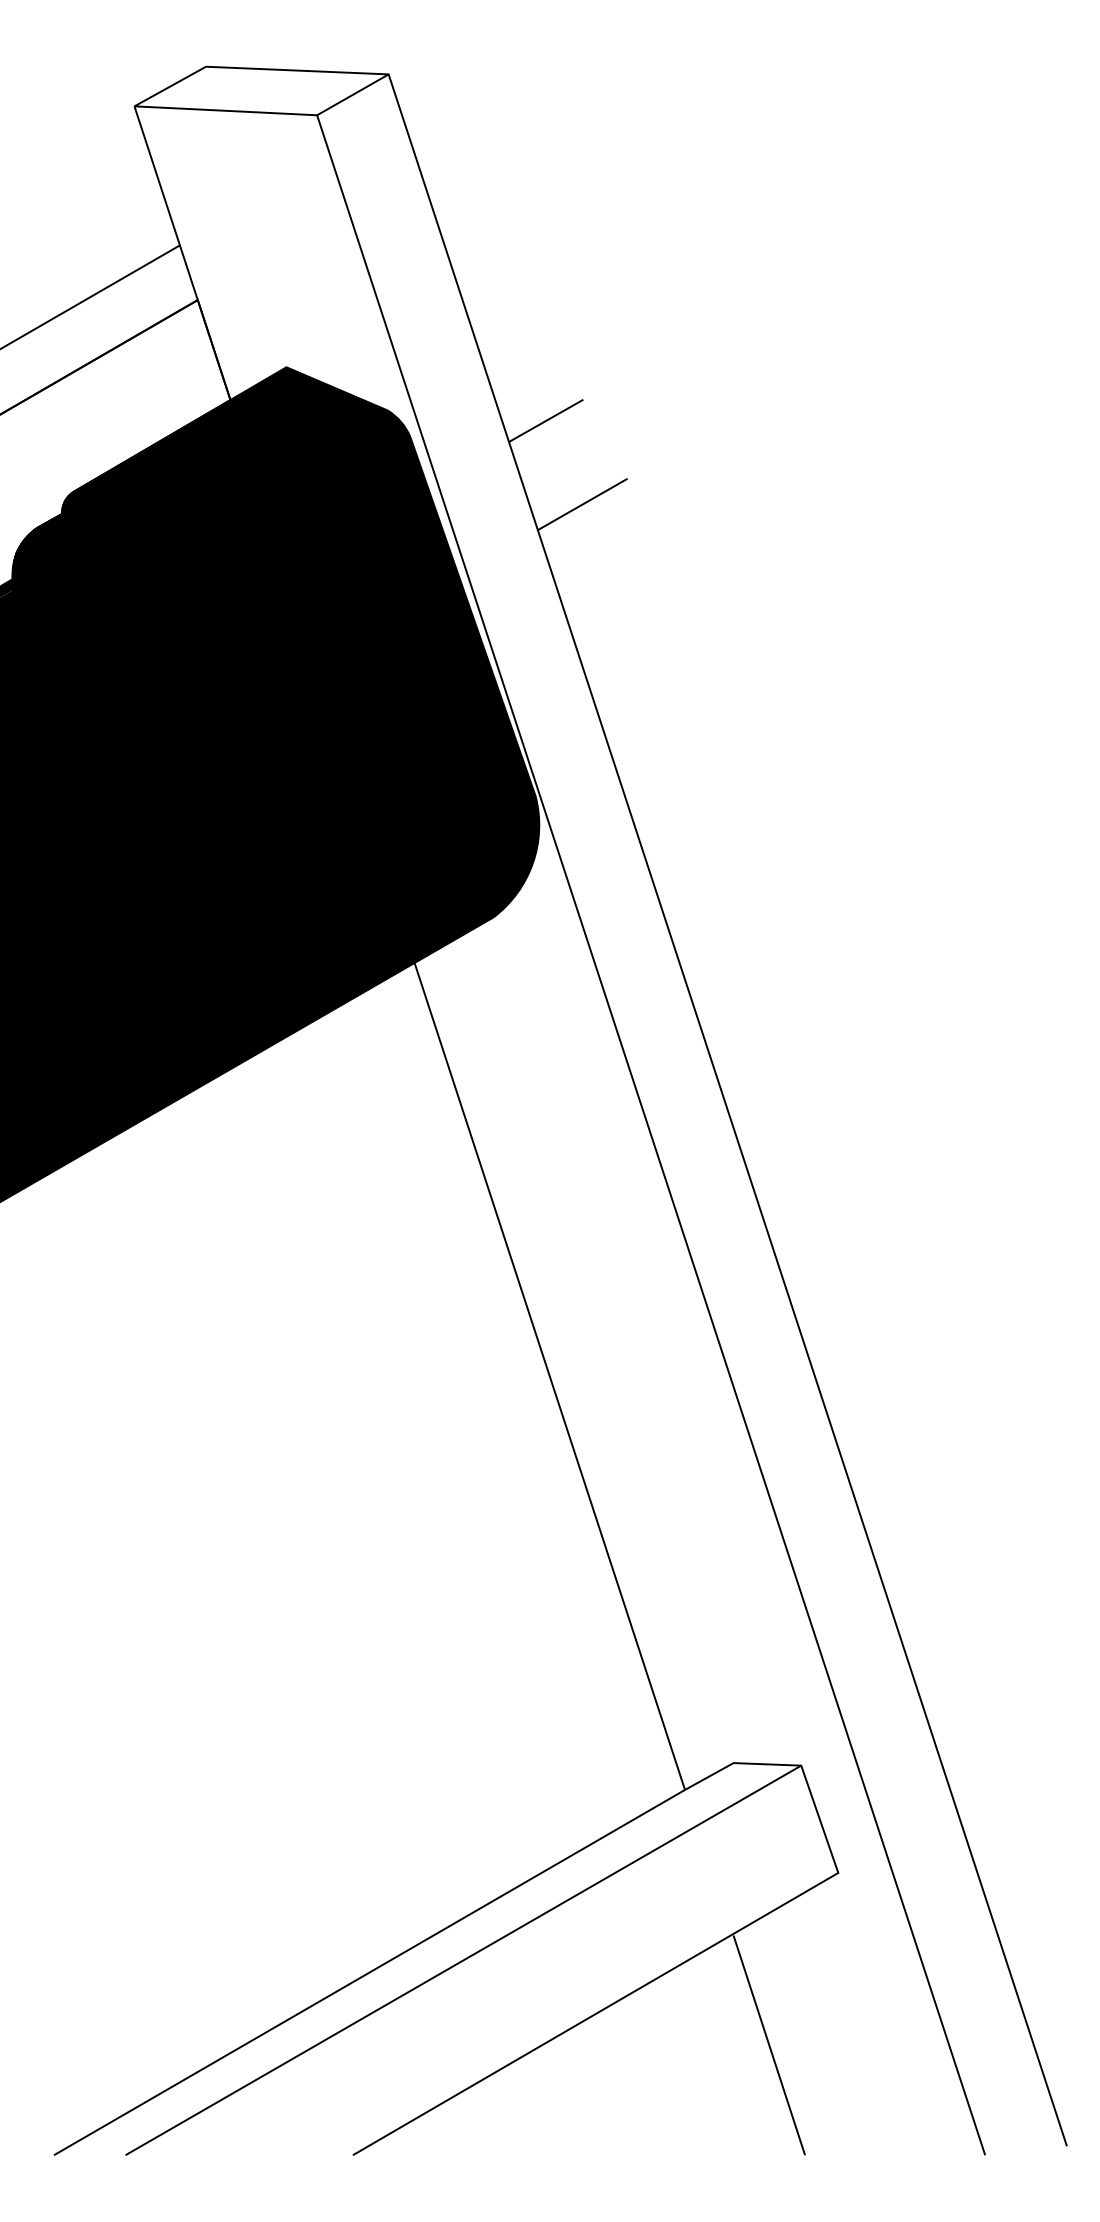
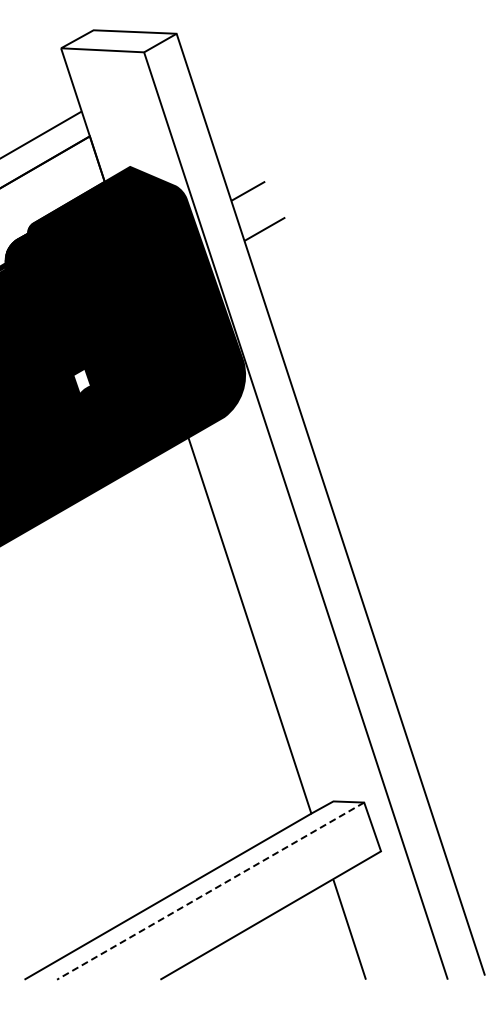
fill: (181, 839) -> (82, 381), removed
line: (463, 1961) -> (210, 891), solid -> dashed

